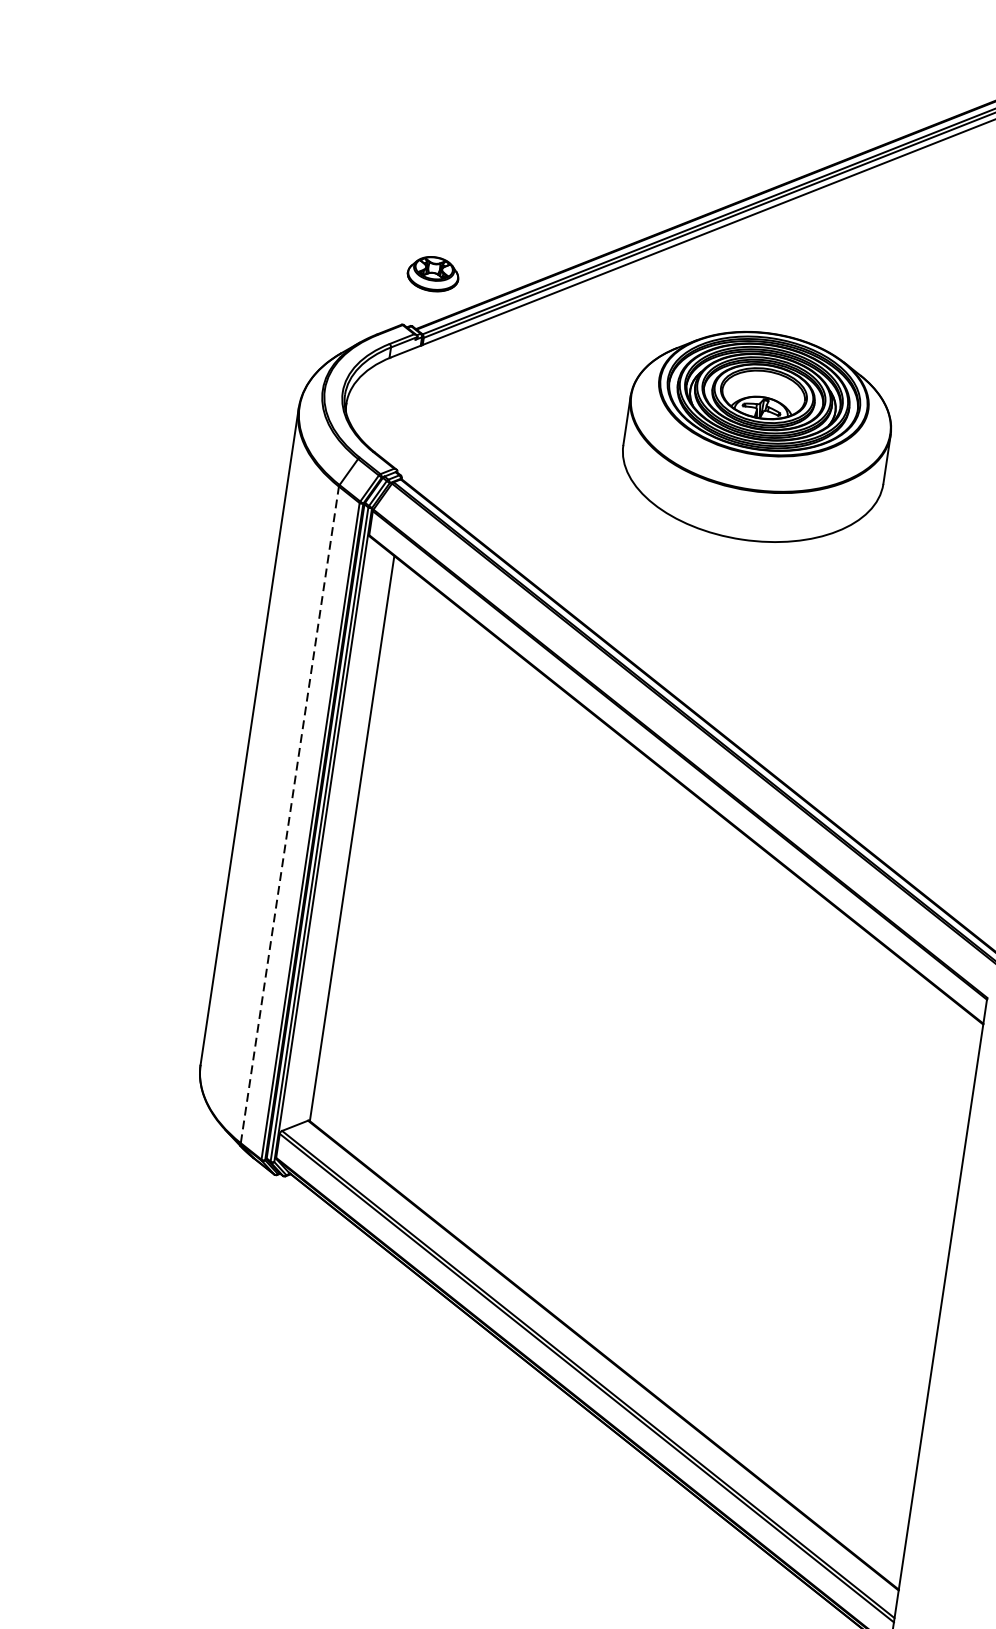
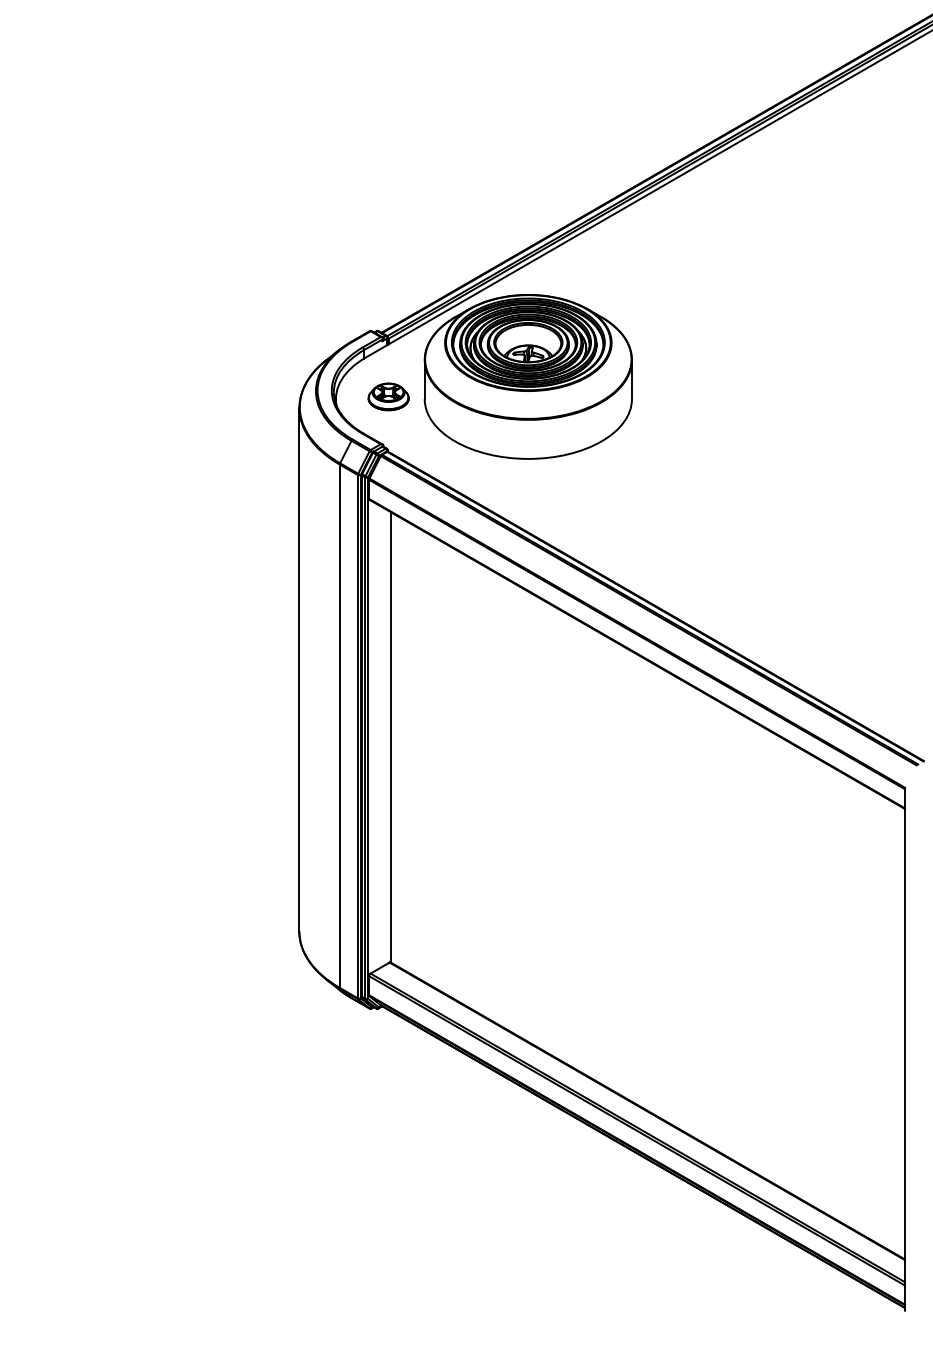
part: (433, 273) -> (388, 396), moved
part: (756, 436) -> (527, 376), moved
line: (289, 815) -> (339, 726), dashed -> solid

